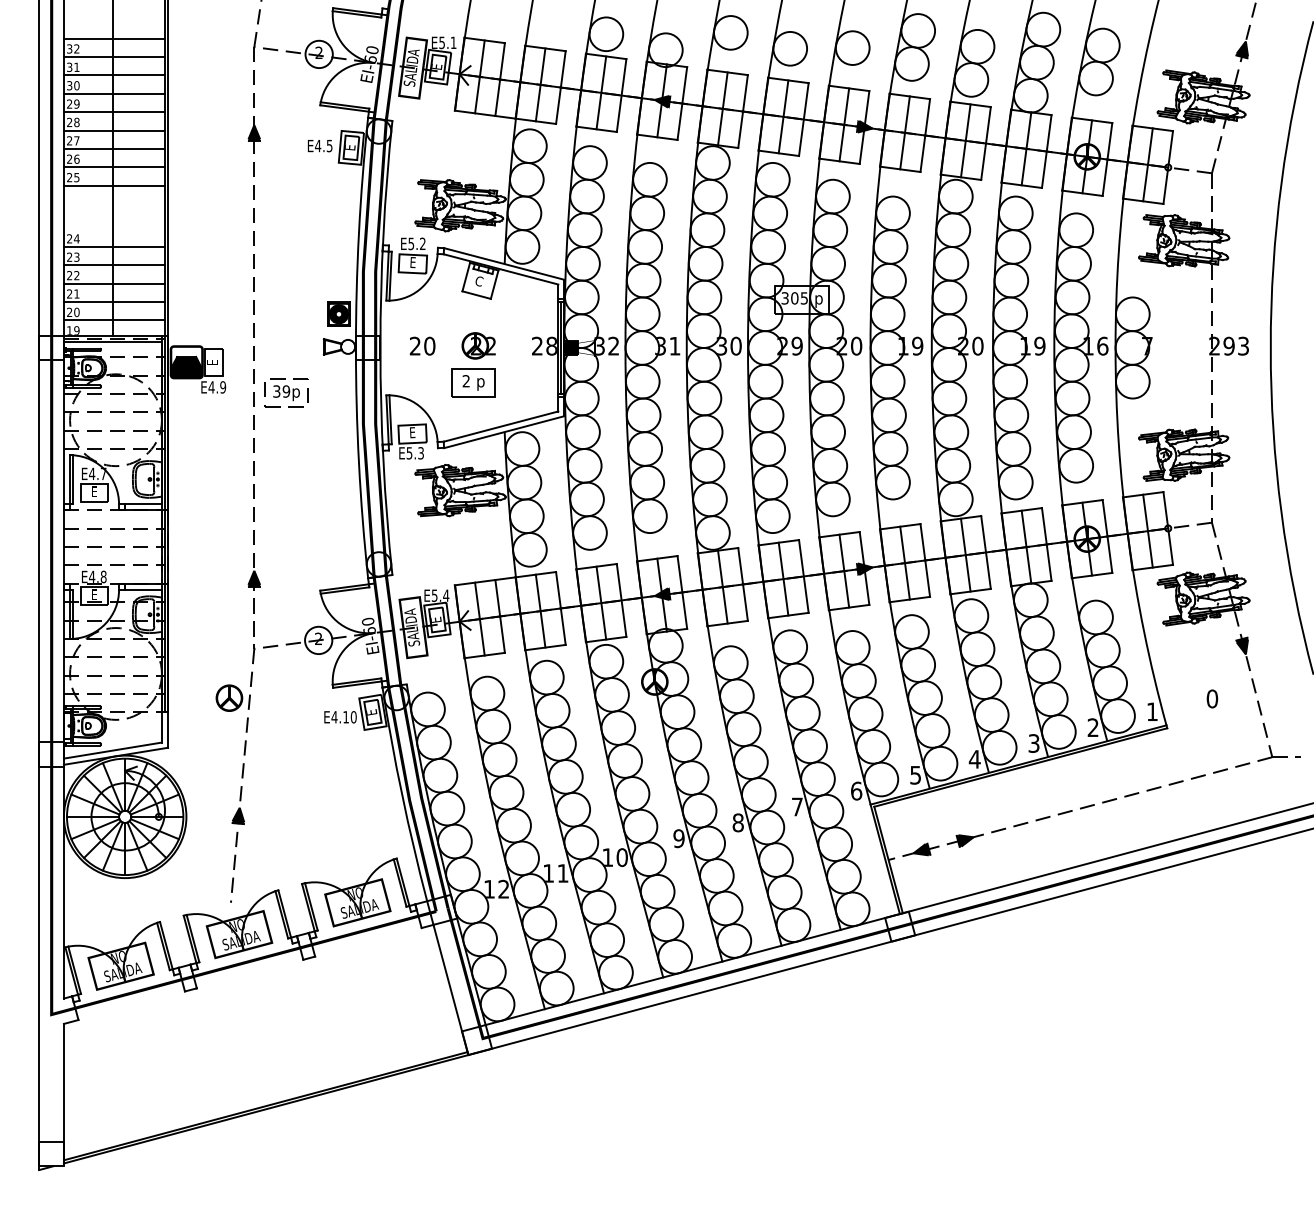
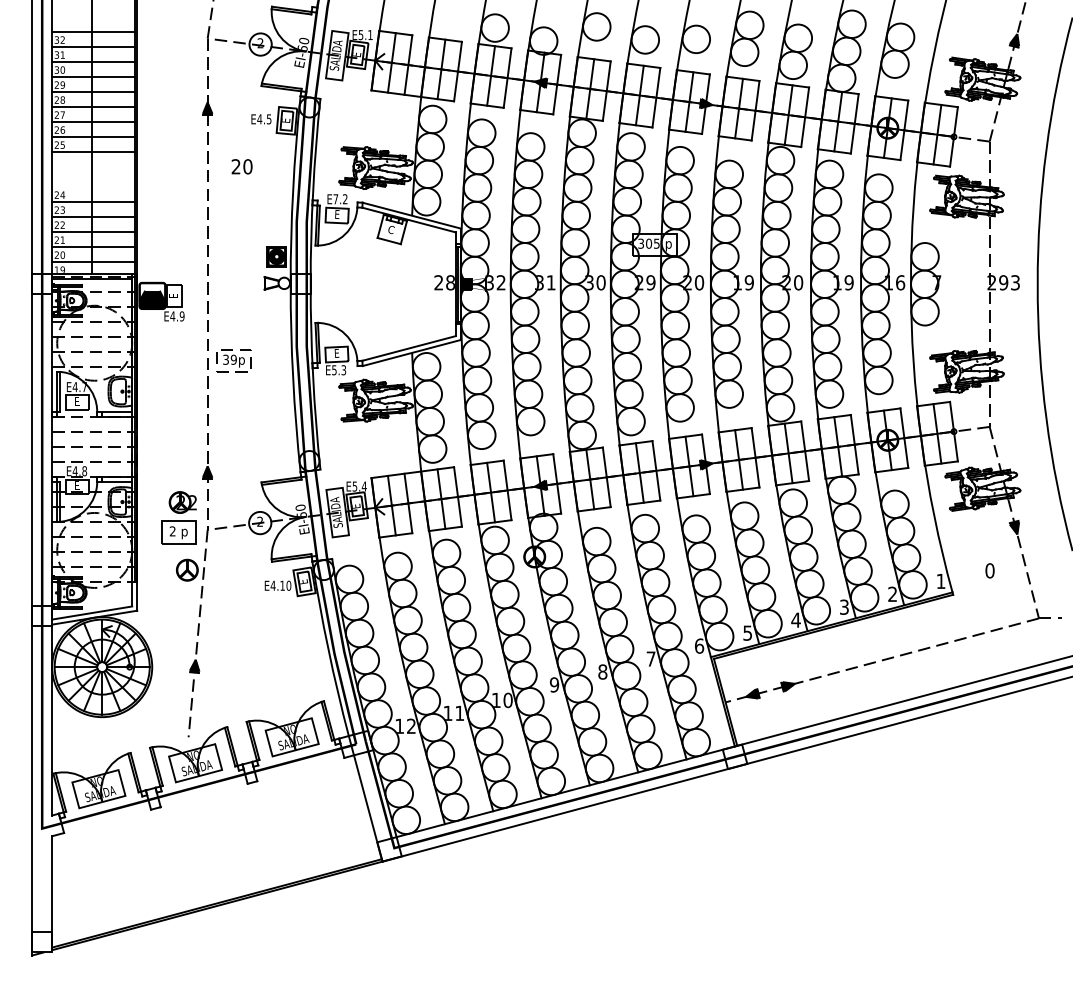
text: (410, 244) -> (335, 199), E5.2 -> E7.2
text: (421, 345) -> (241, 166), moved
part: (473, 364) -> (178, 517), moved
part: (285, 392) -> (233, 360), moved

